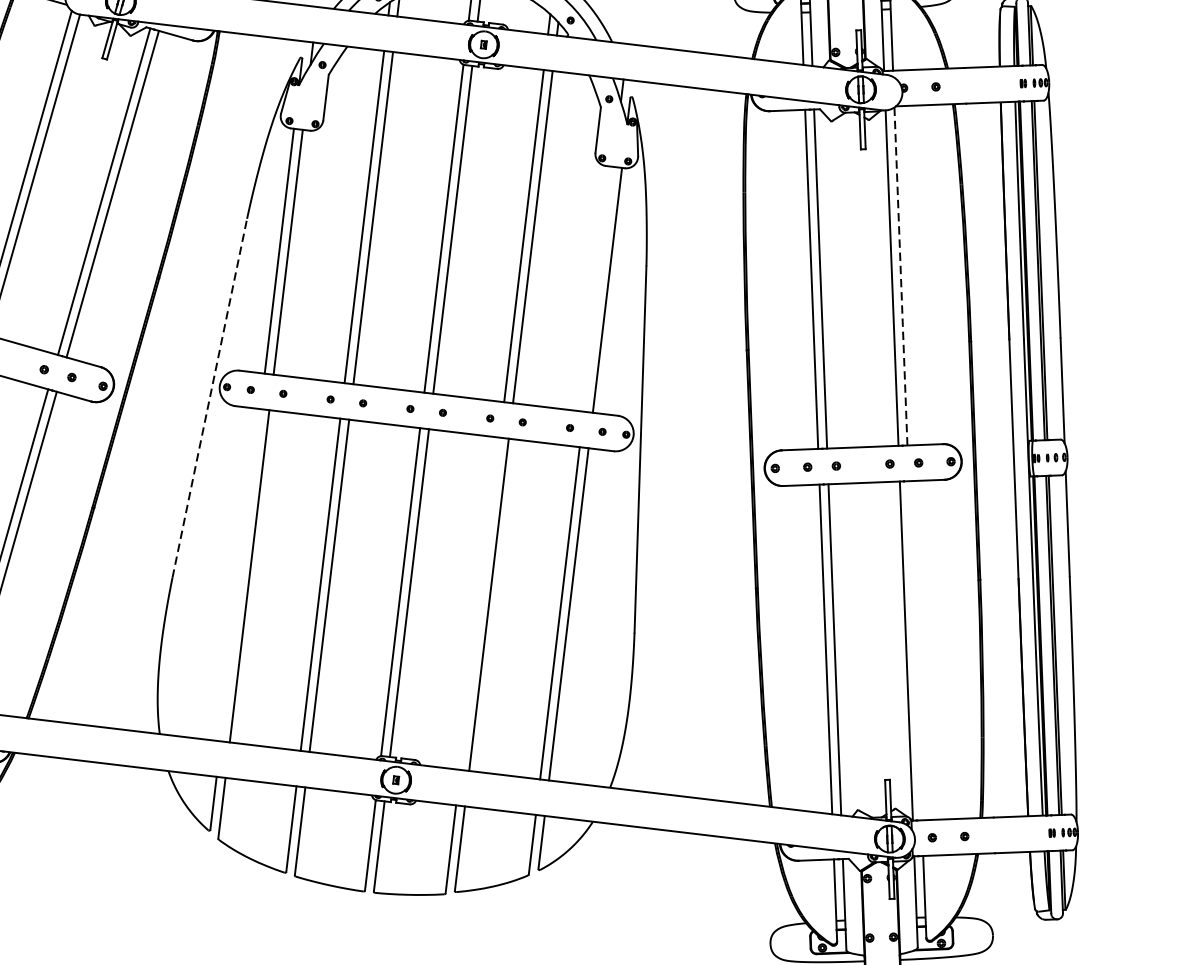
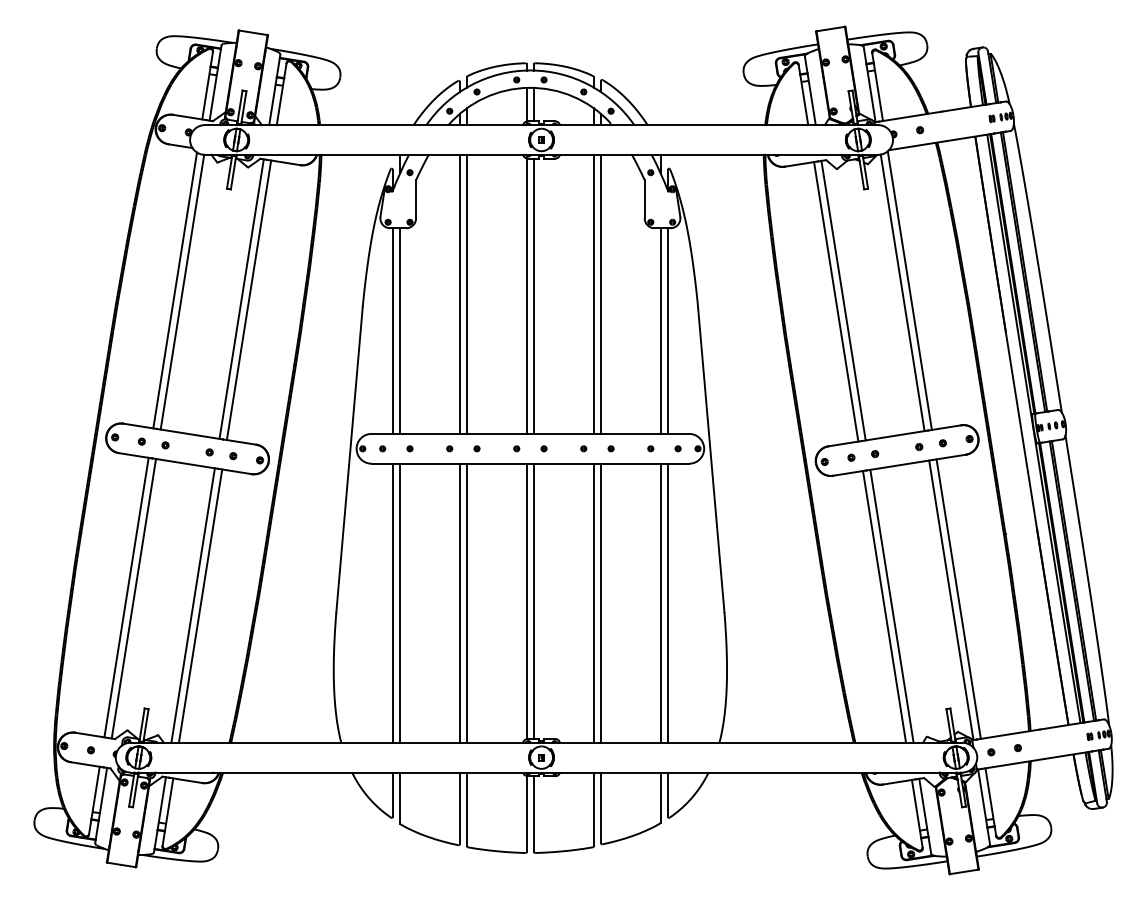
line: (900, 276) -> (909, 290), dashed -> solid
line: (598, 288) -> (660, 330), added
line: (209, 397) -> (349, 459), dashed -> solid
line: (240, 574) -> (392, 602), added
line: (480, 602) -> (593, 602), added
line: (915, 649) -> (958, 598), added

